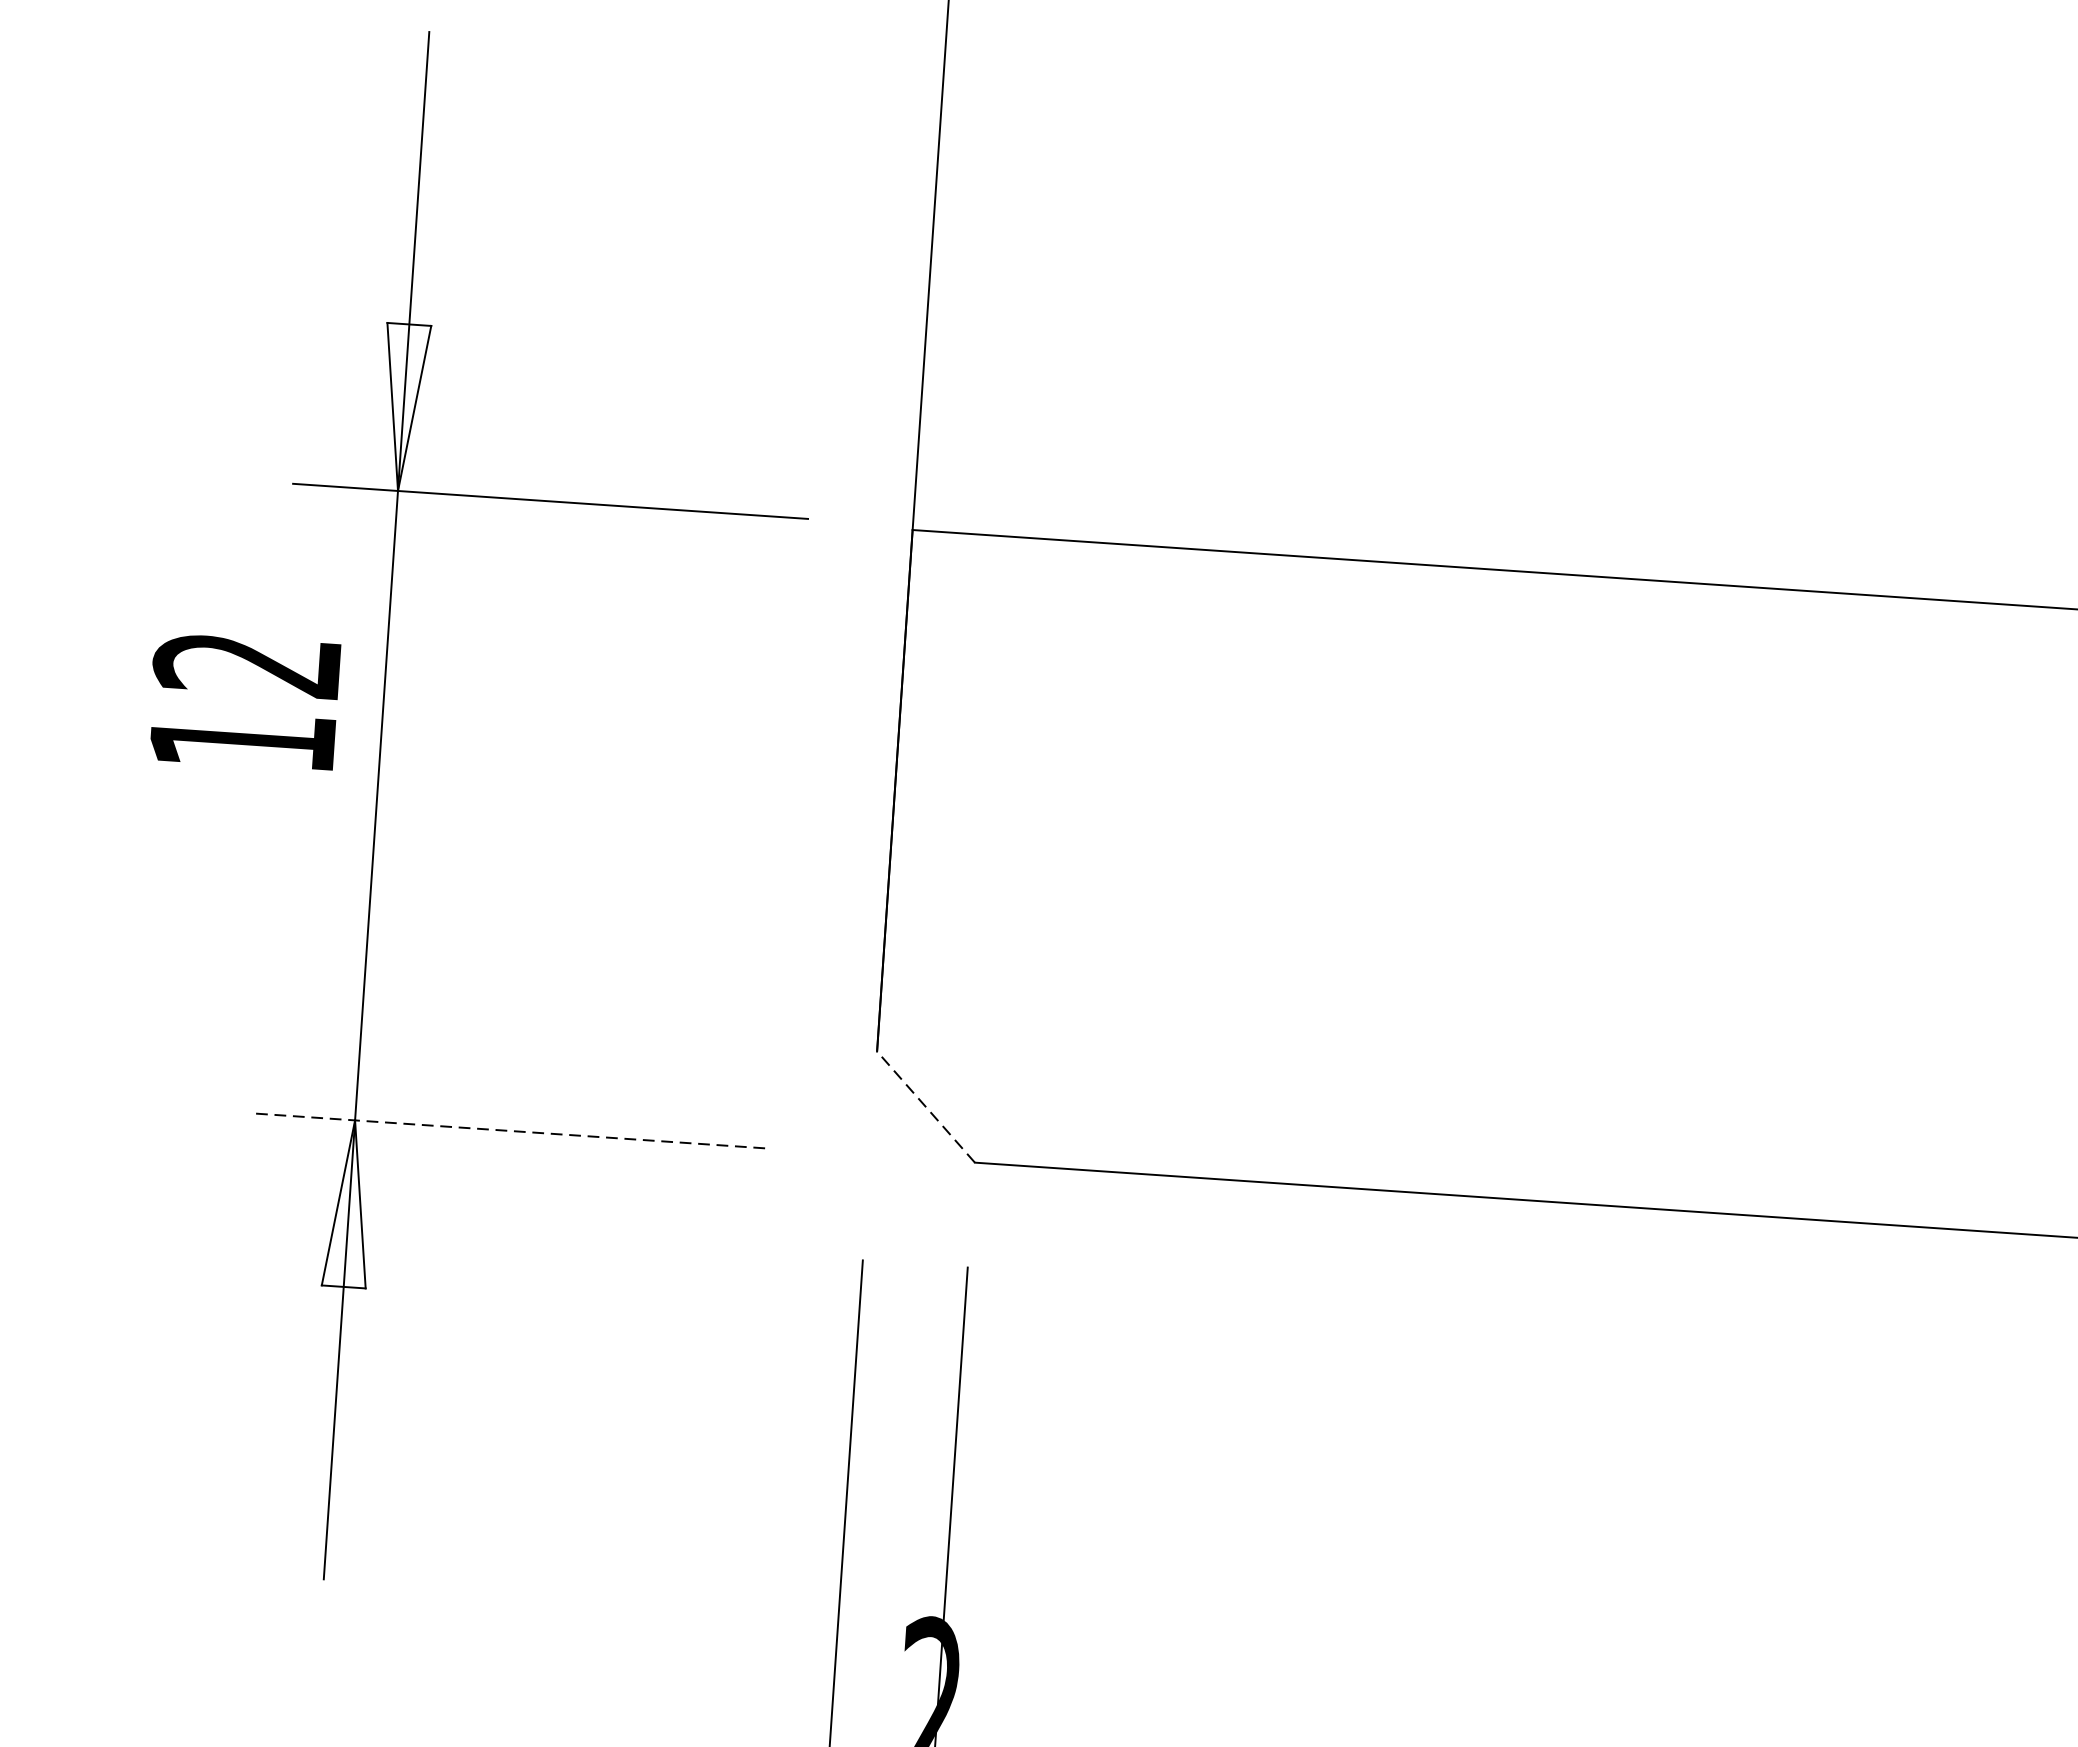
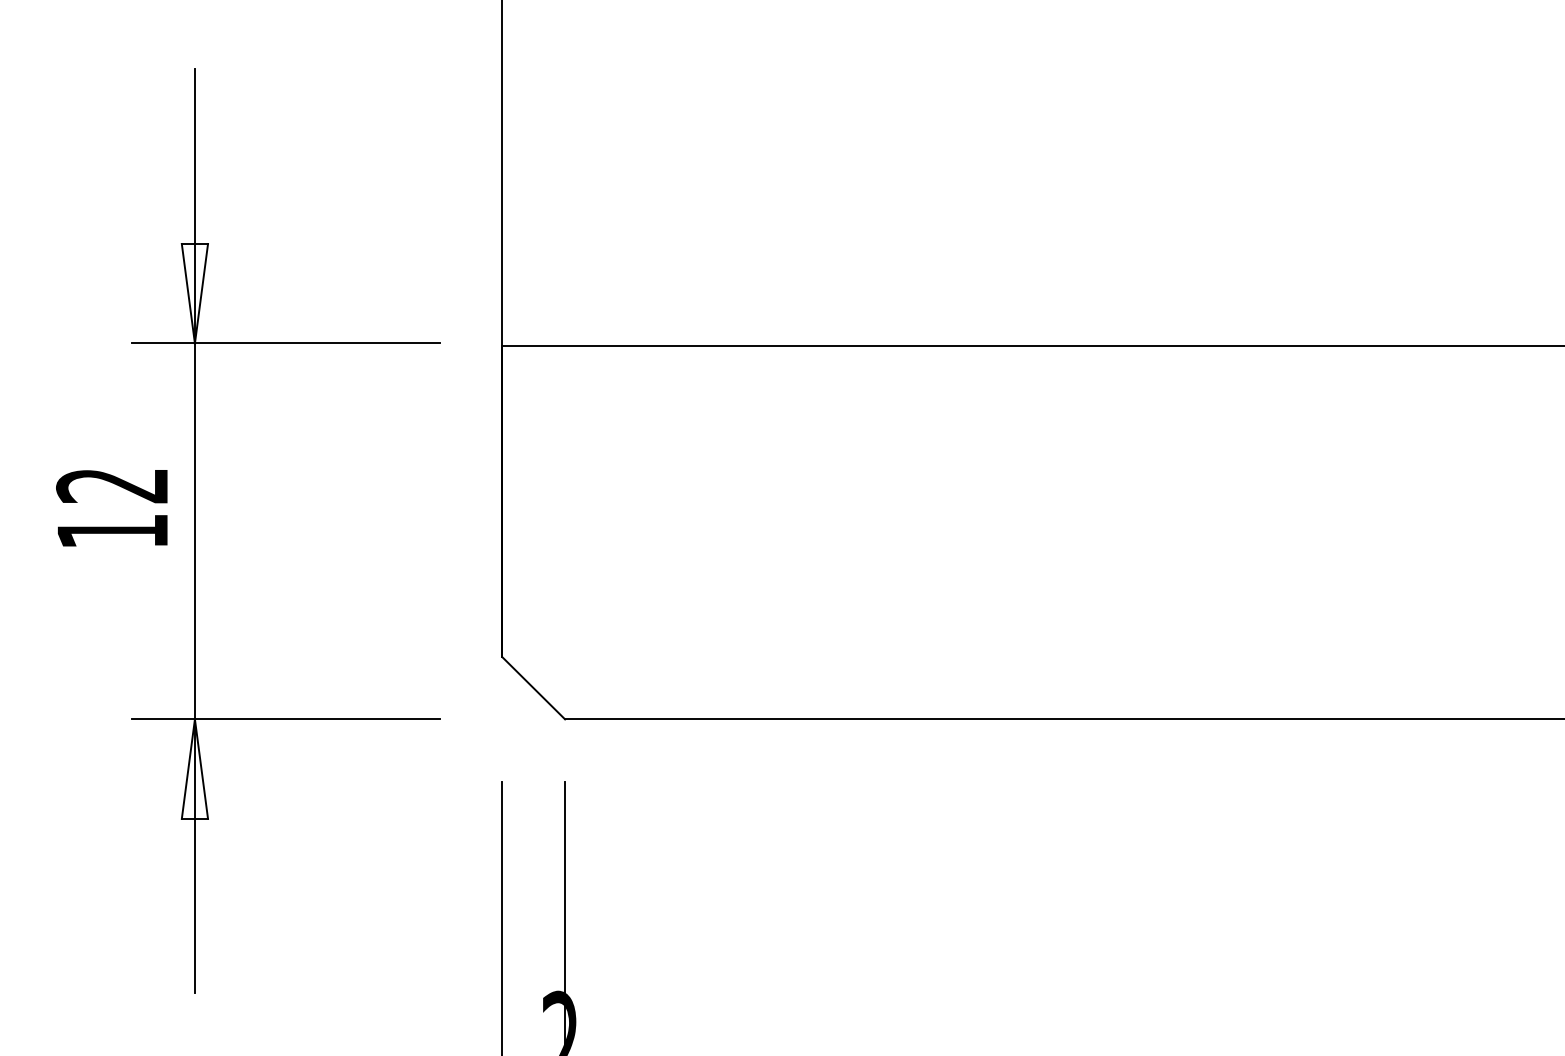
text: (243, 702) -> (111, 508), moved
line: (925, 1105) -> (533, 687), dashed -> solid
line: (508, 1131) -> (286, 719), dashed -> solid

